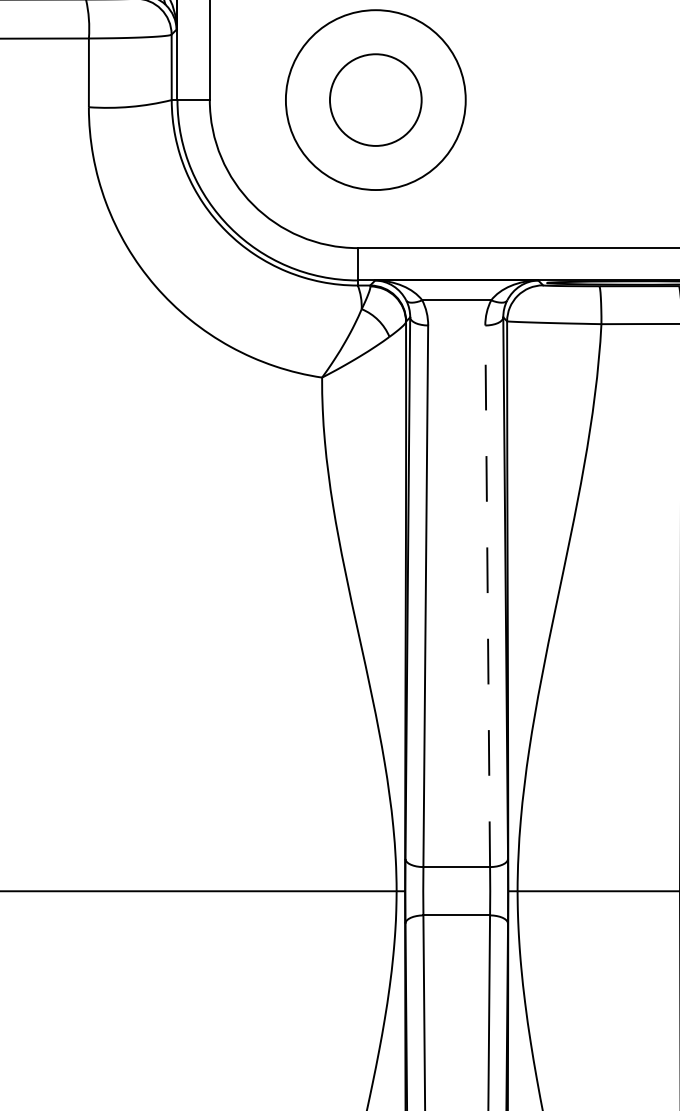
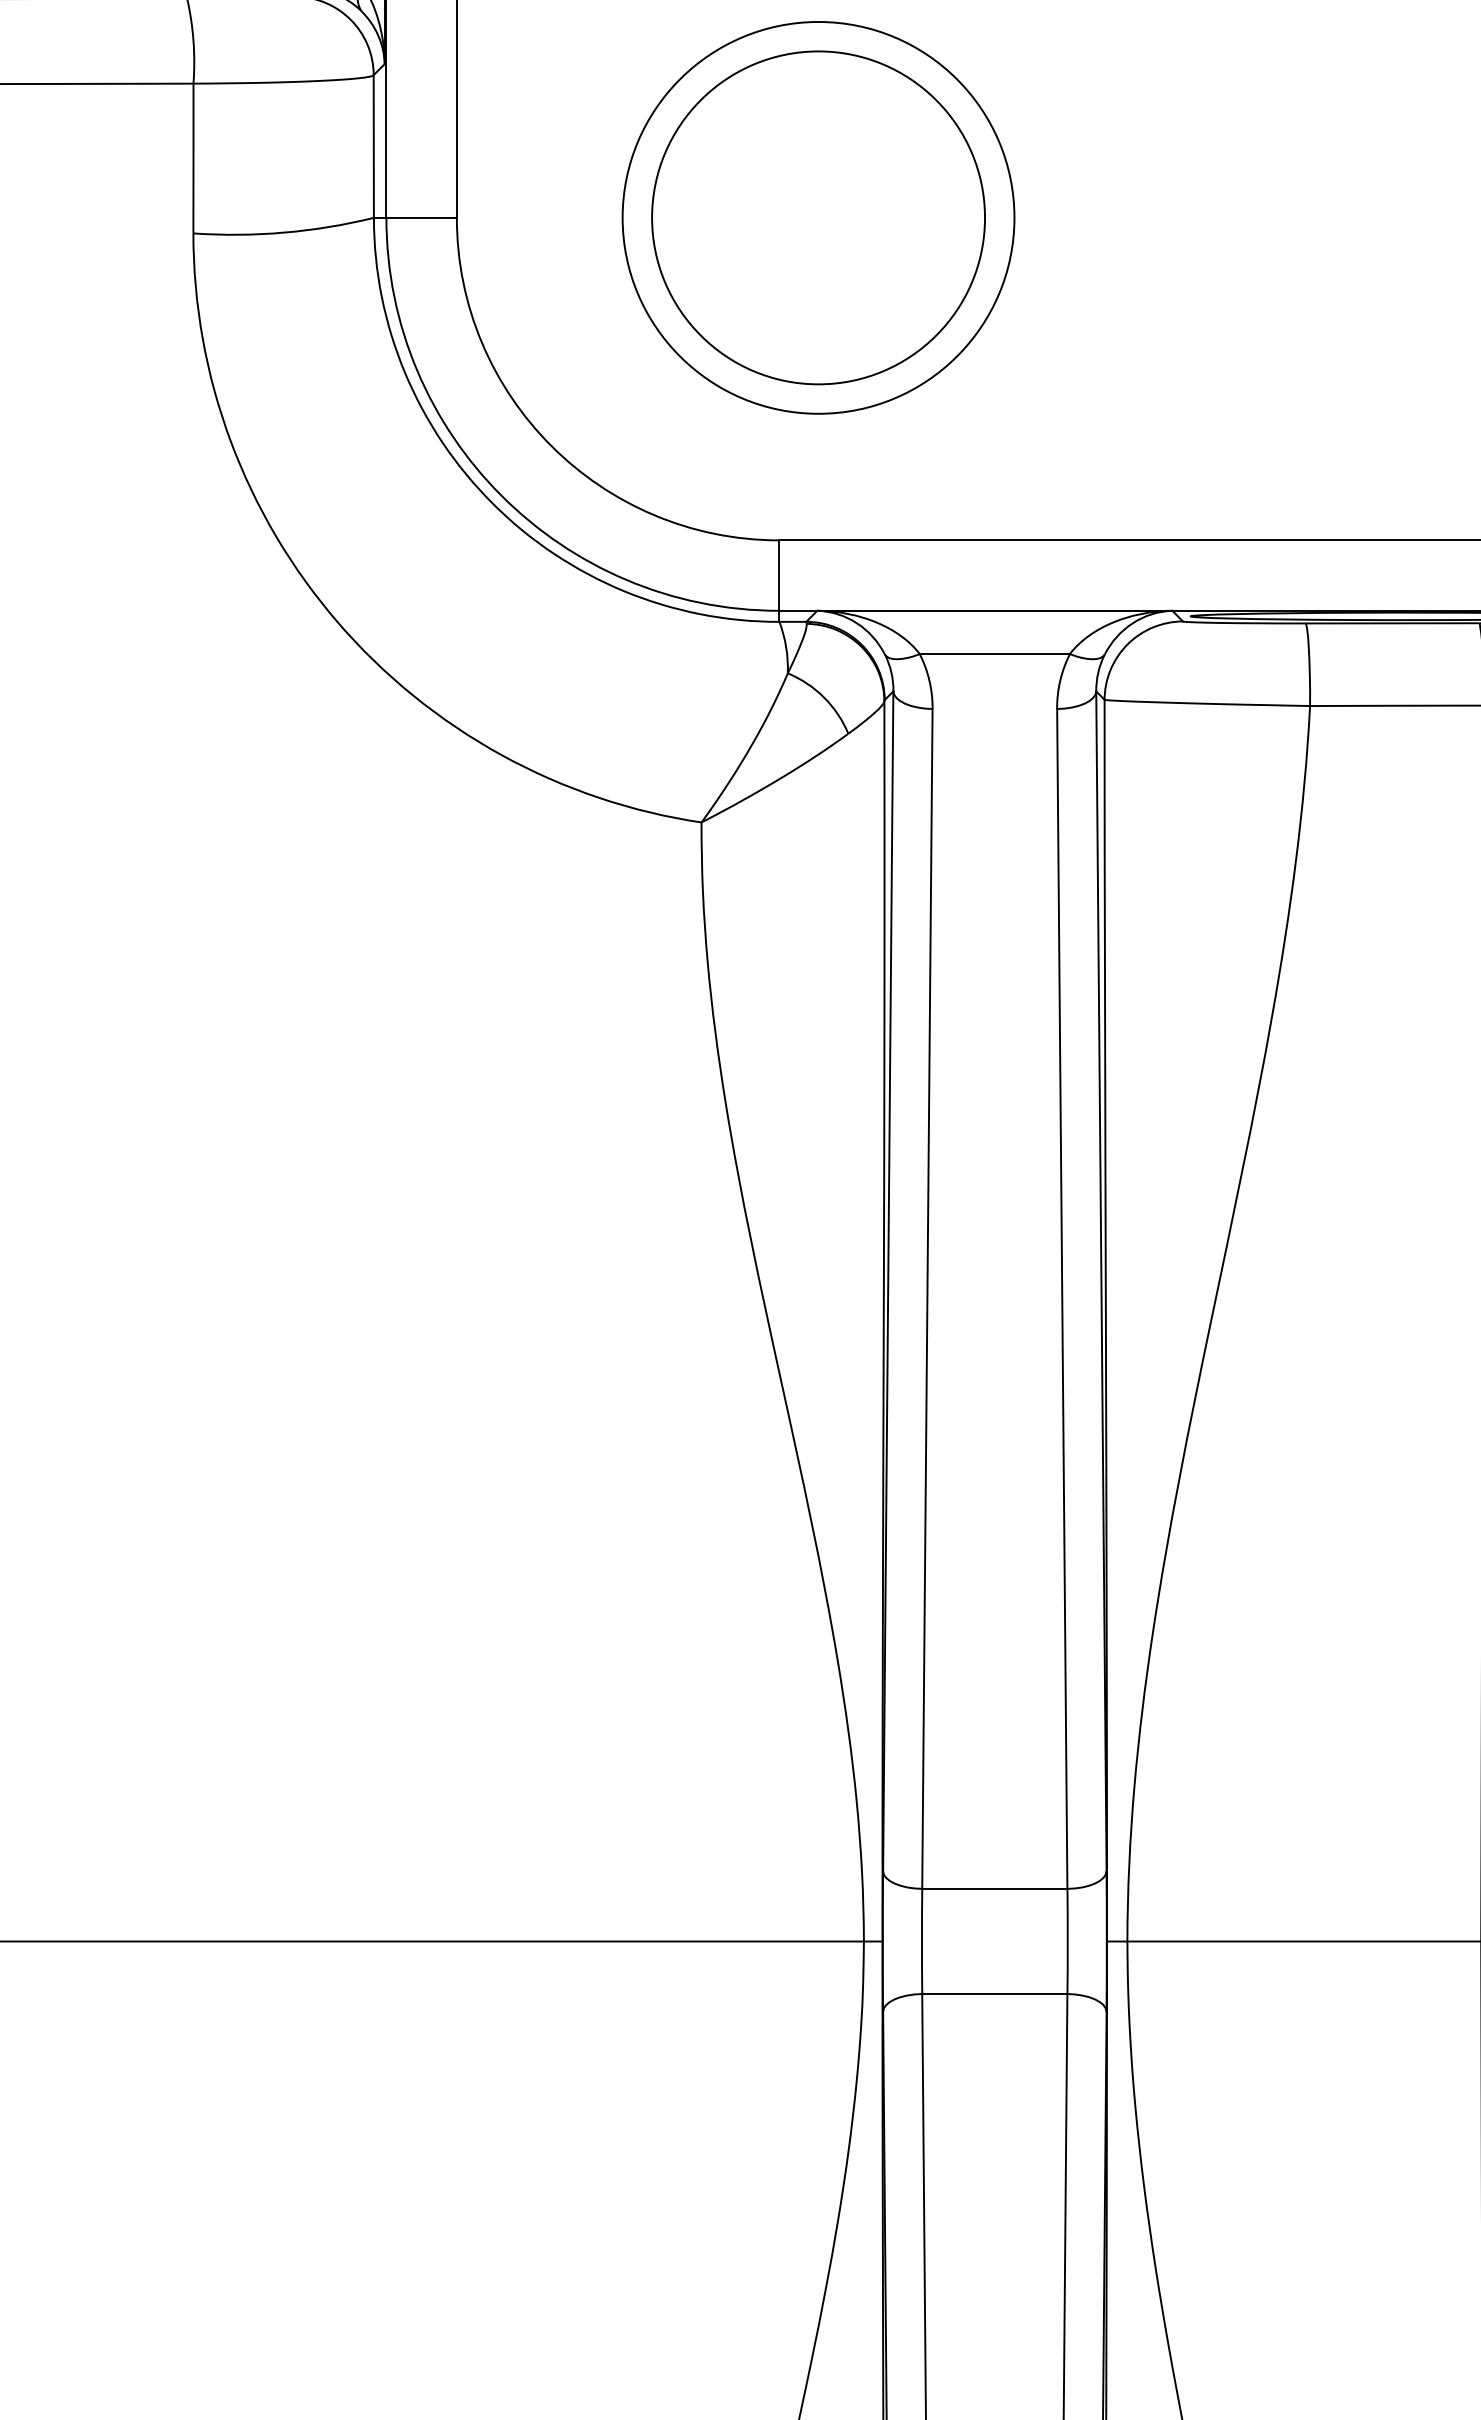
circle: (375, 99) -> (817, 216), size x1.67
line: (487, 596) -> (1061, 1299), dashed -> solid

